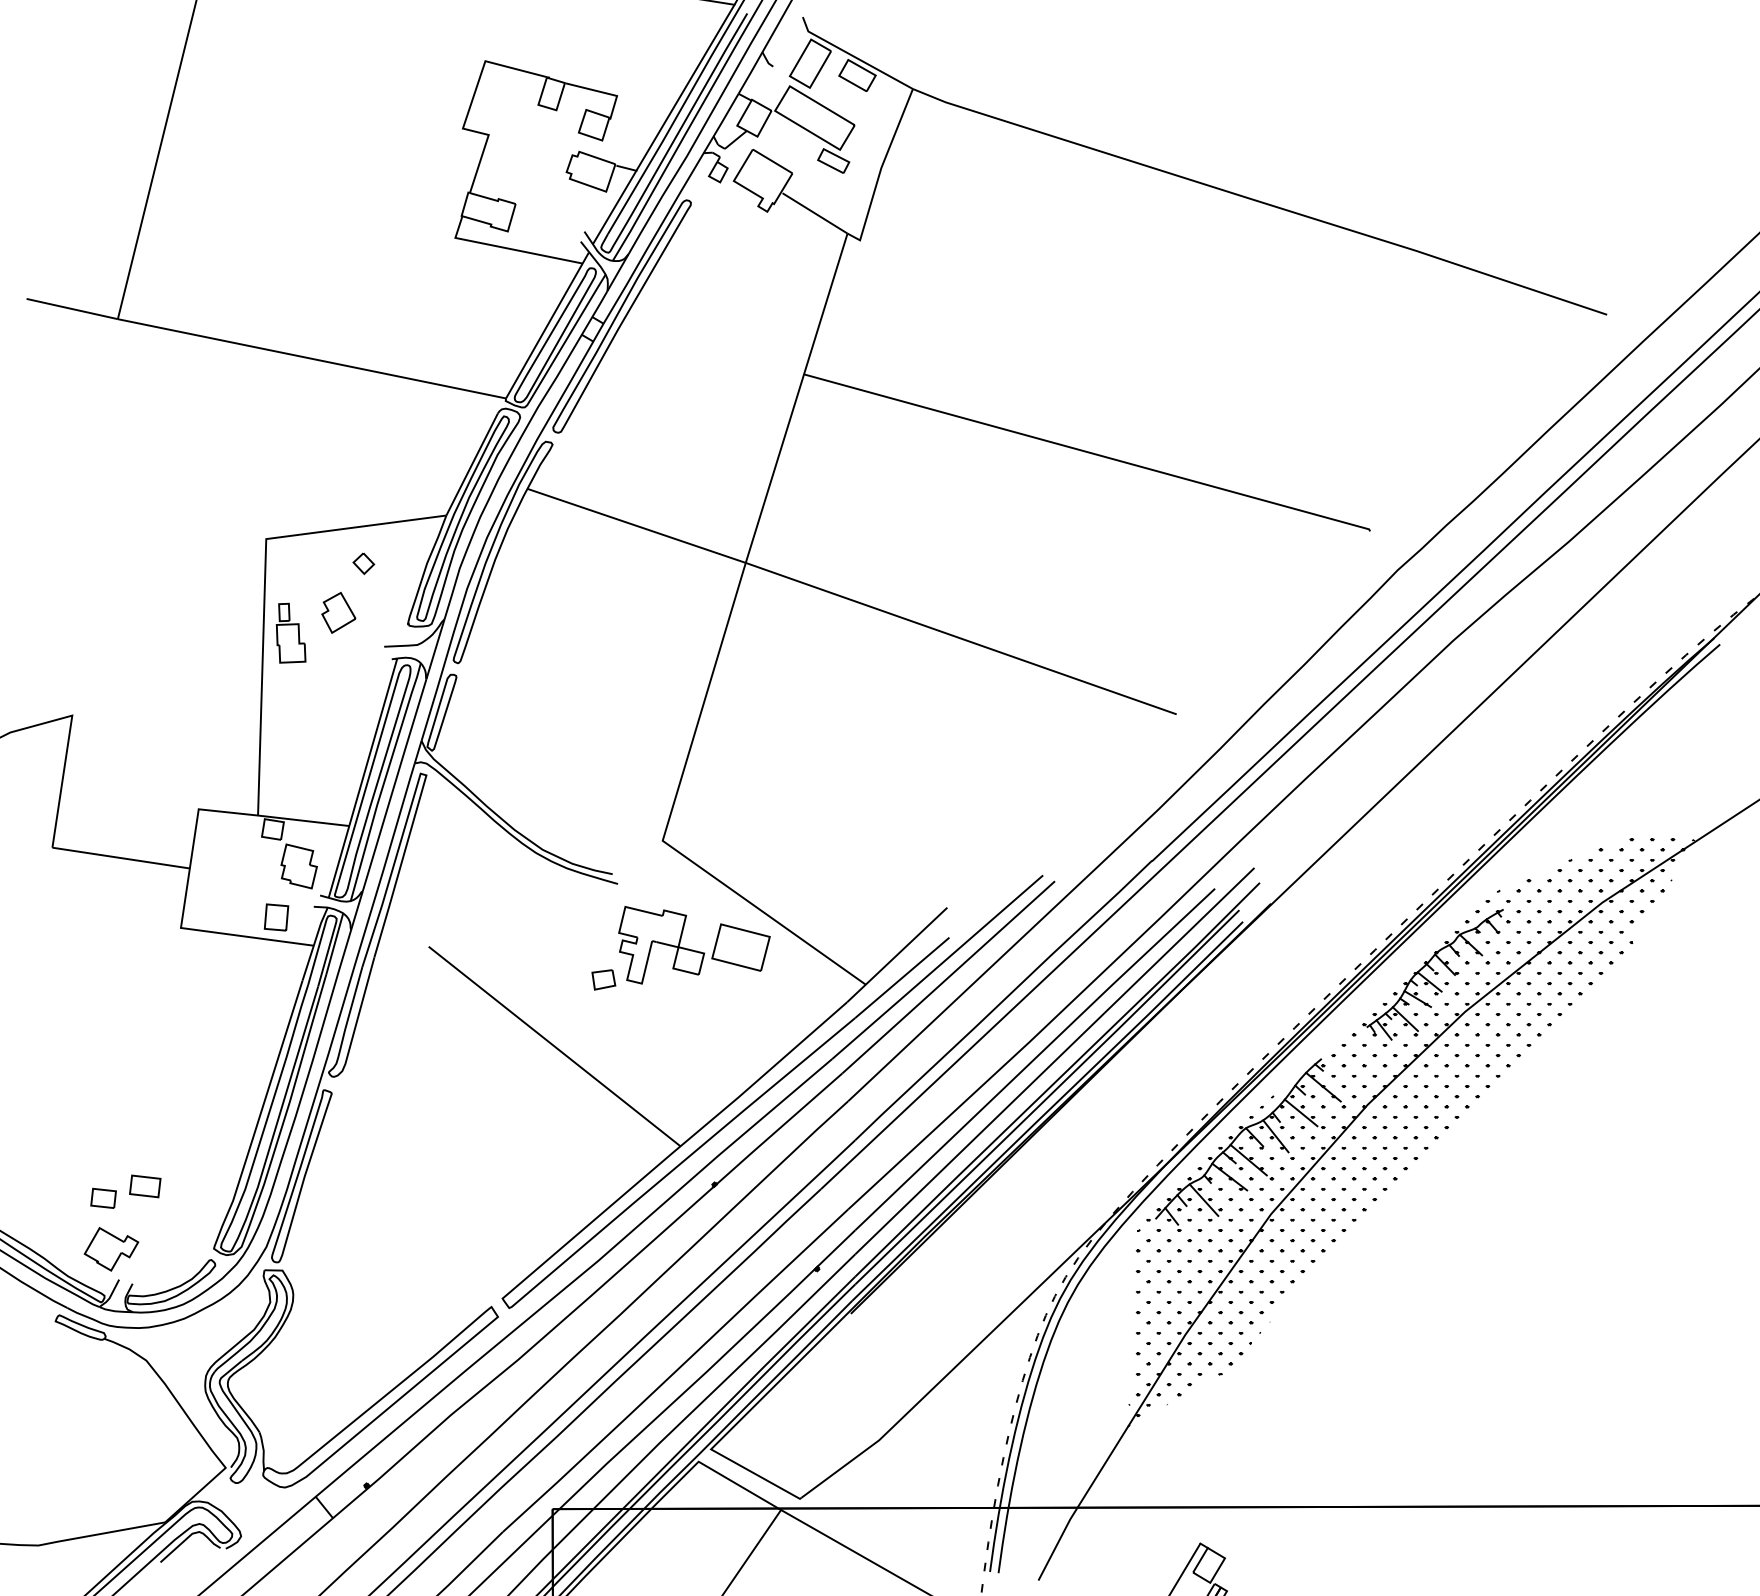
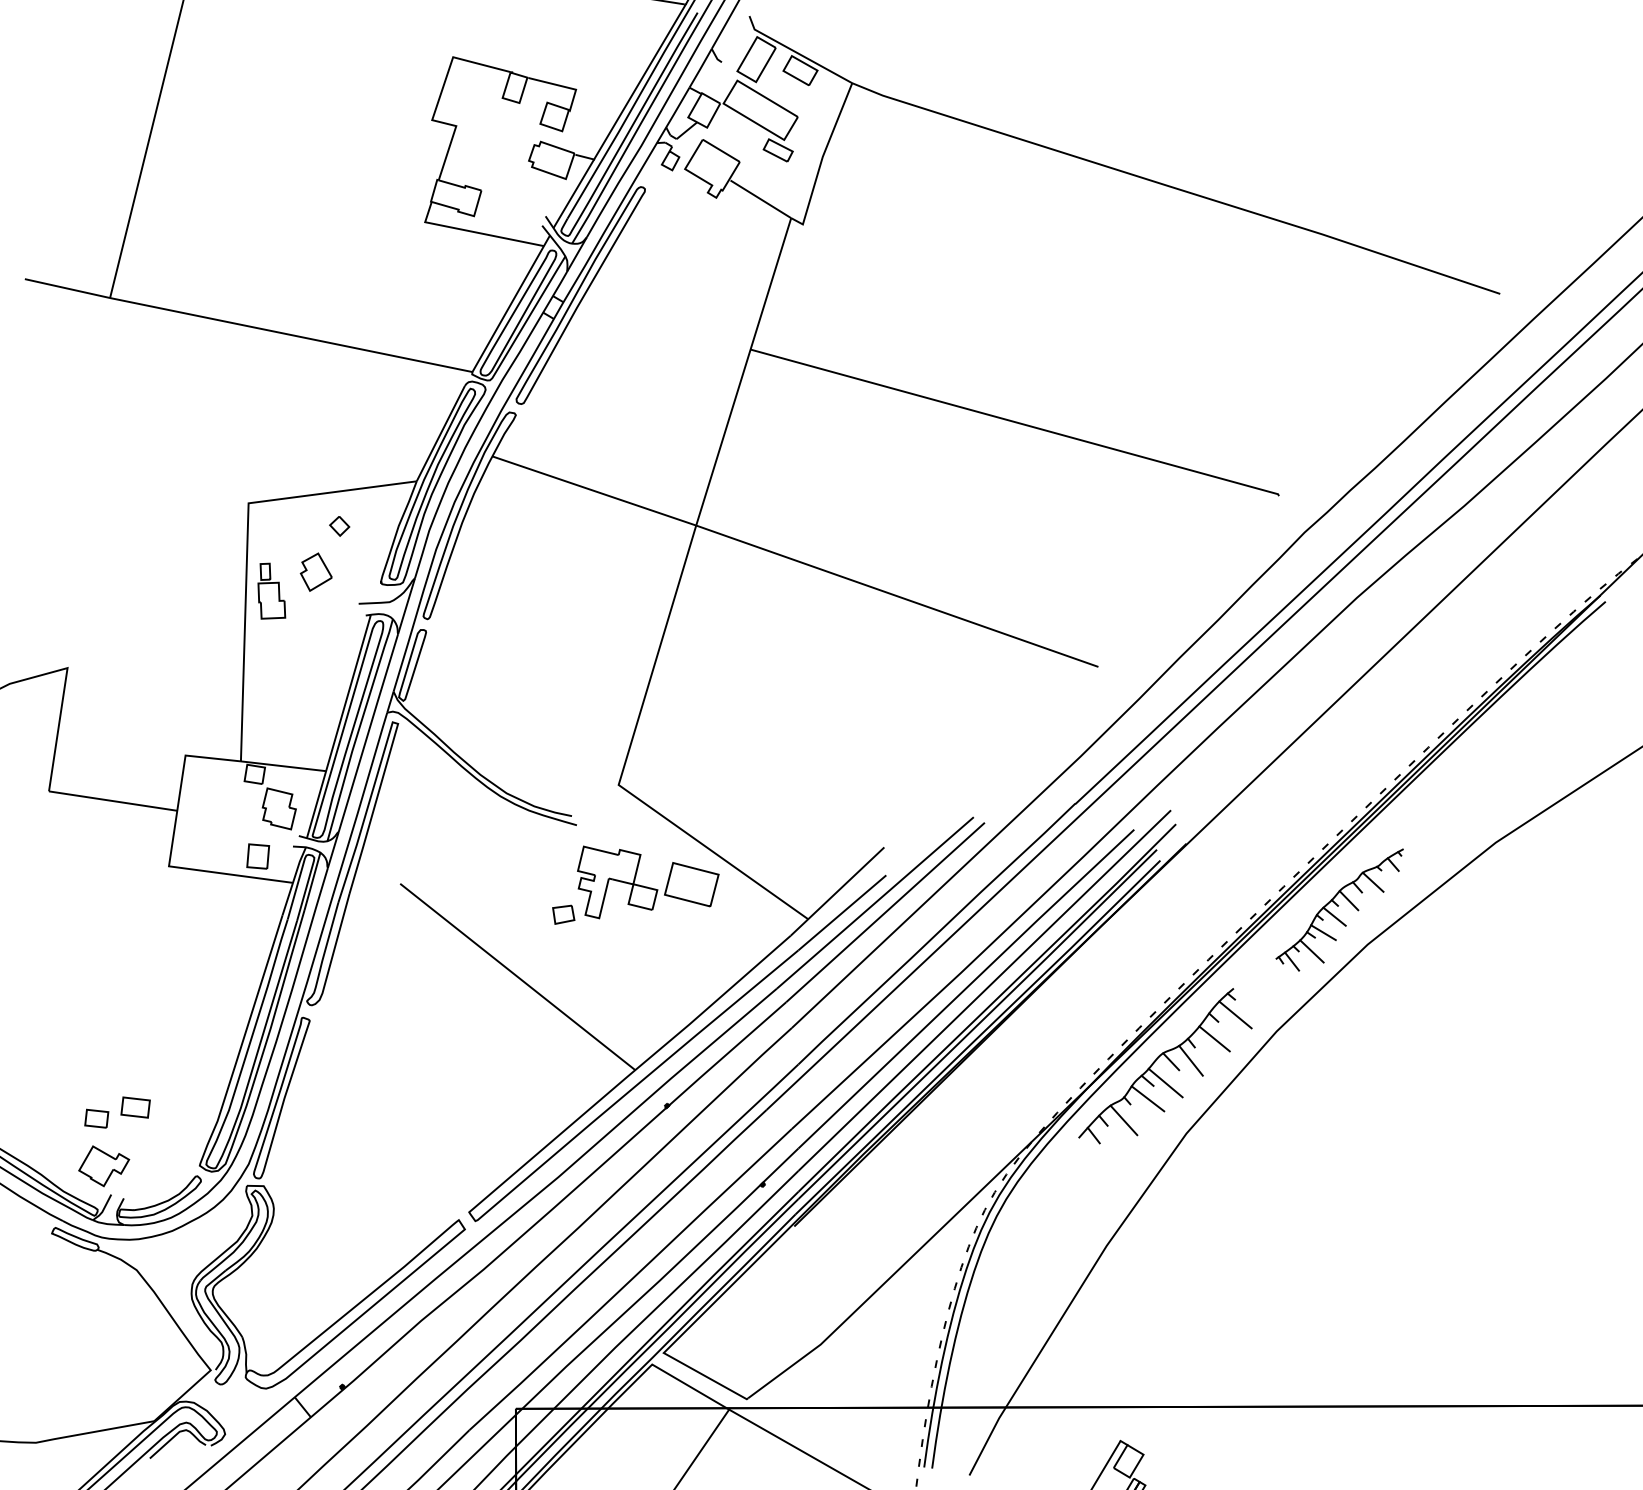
hatch: (1410, 1132) -> (1316, 1057), removed

